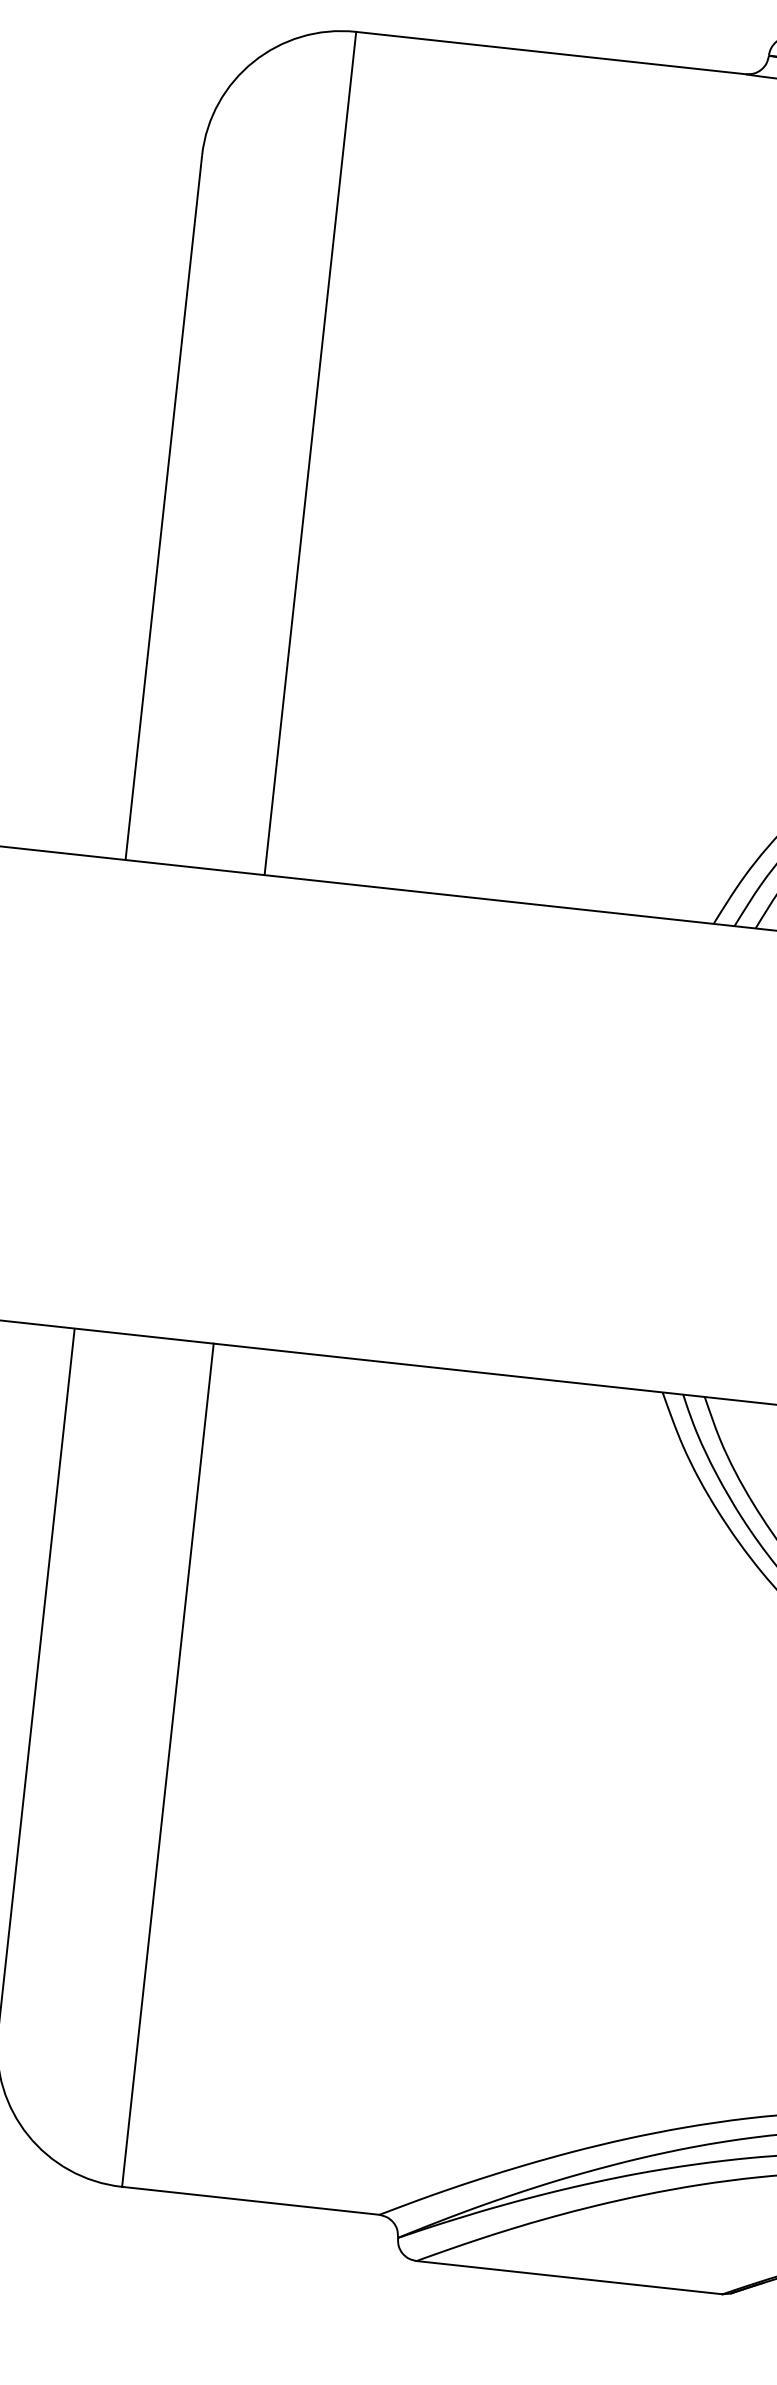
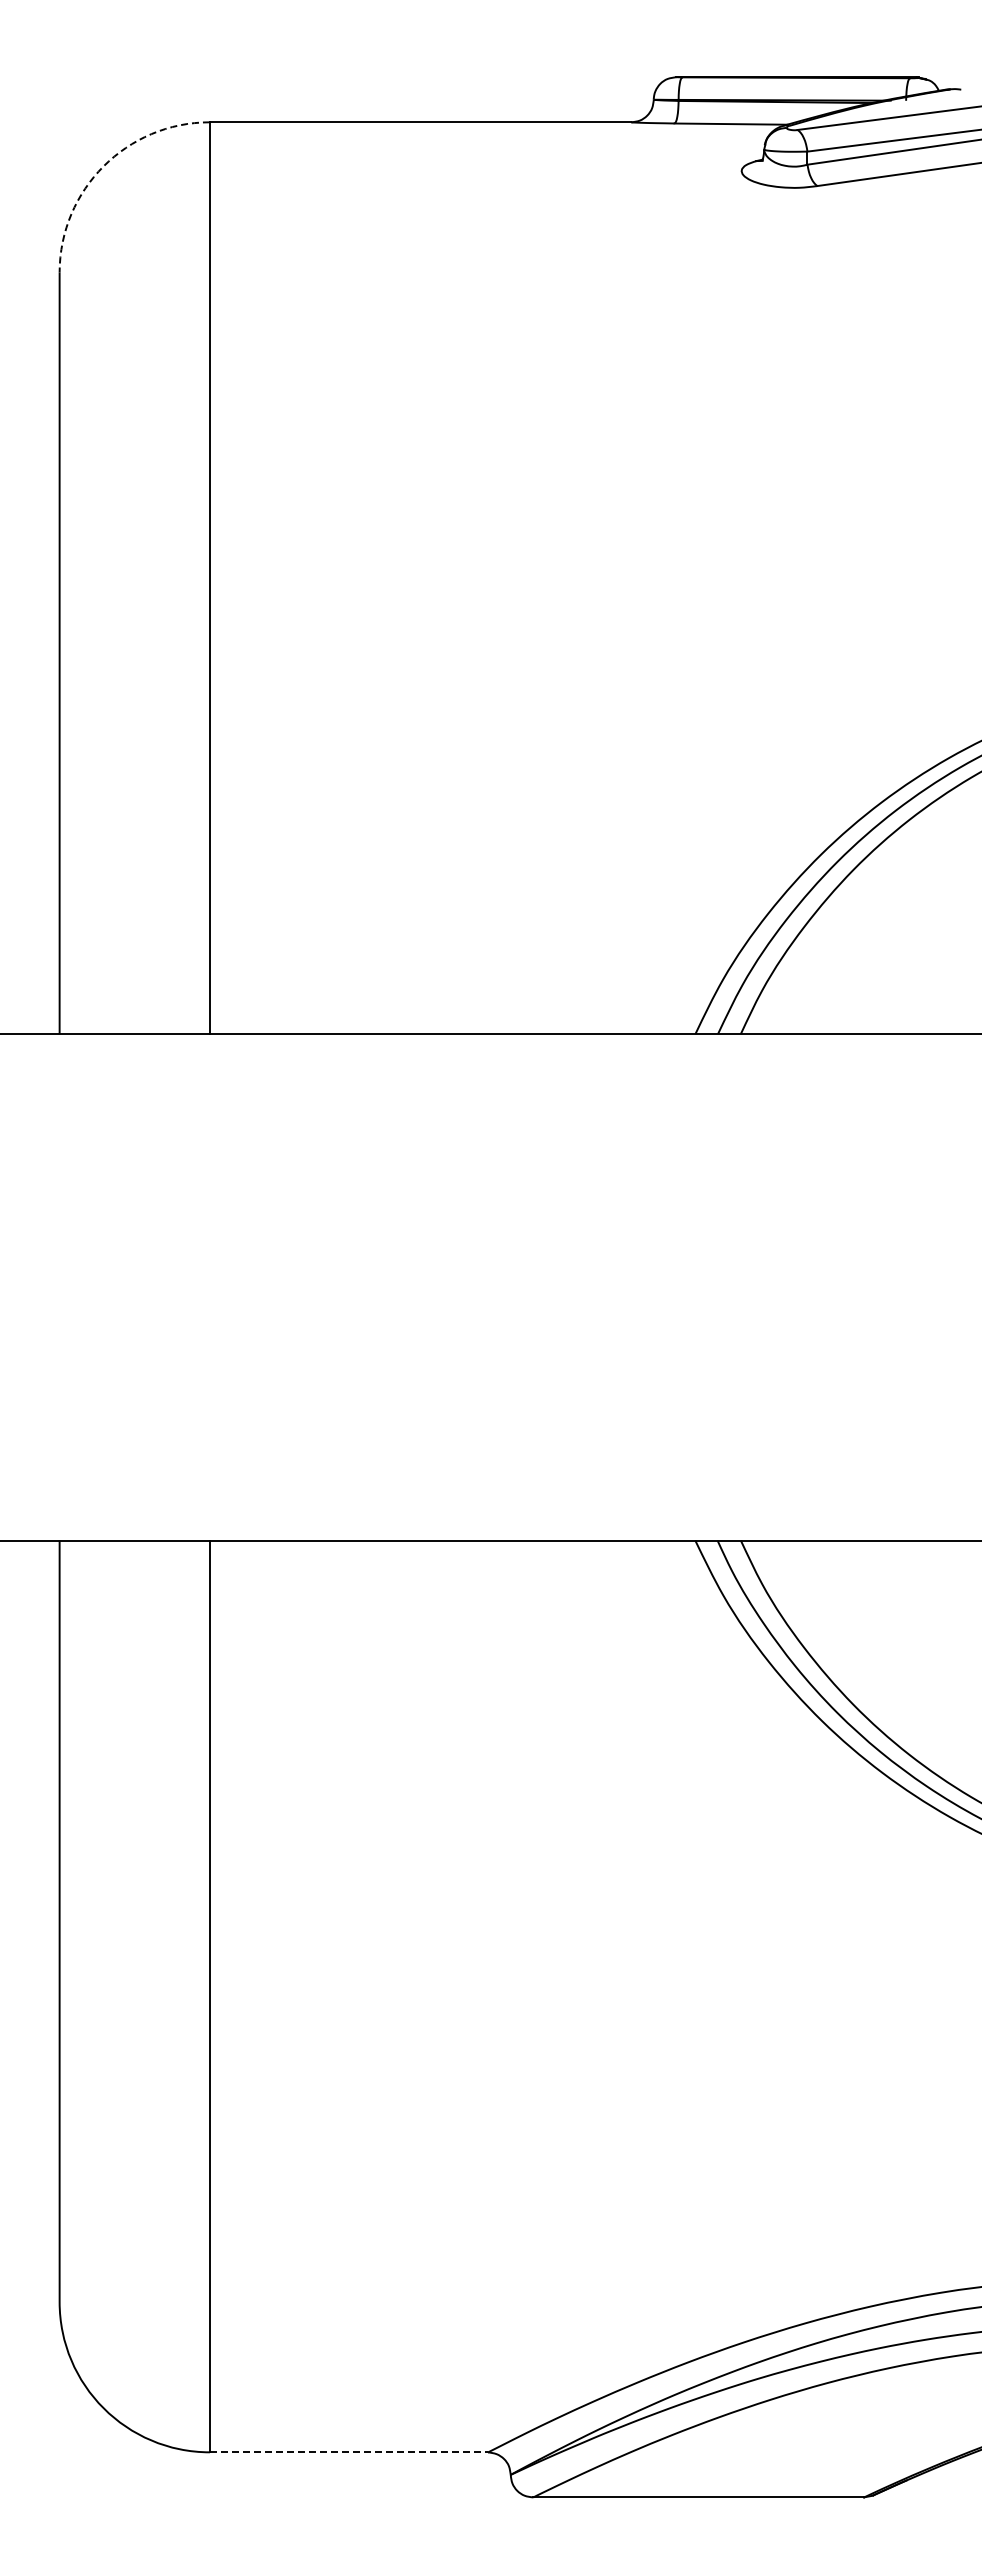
arc: (253, 62) -> (103, 166), solid -> dashed
line: (251, 2201) -> (349, 2452), solid -> dashed

